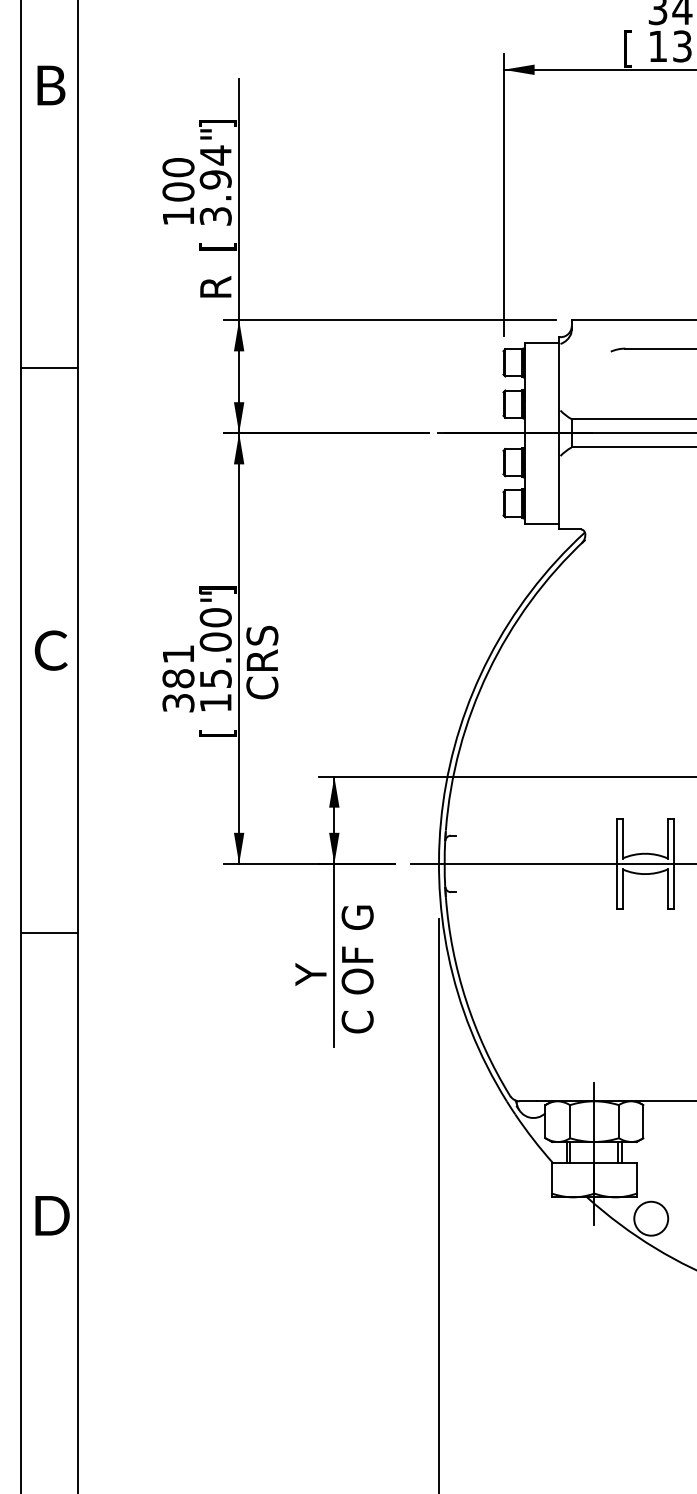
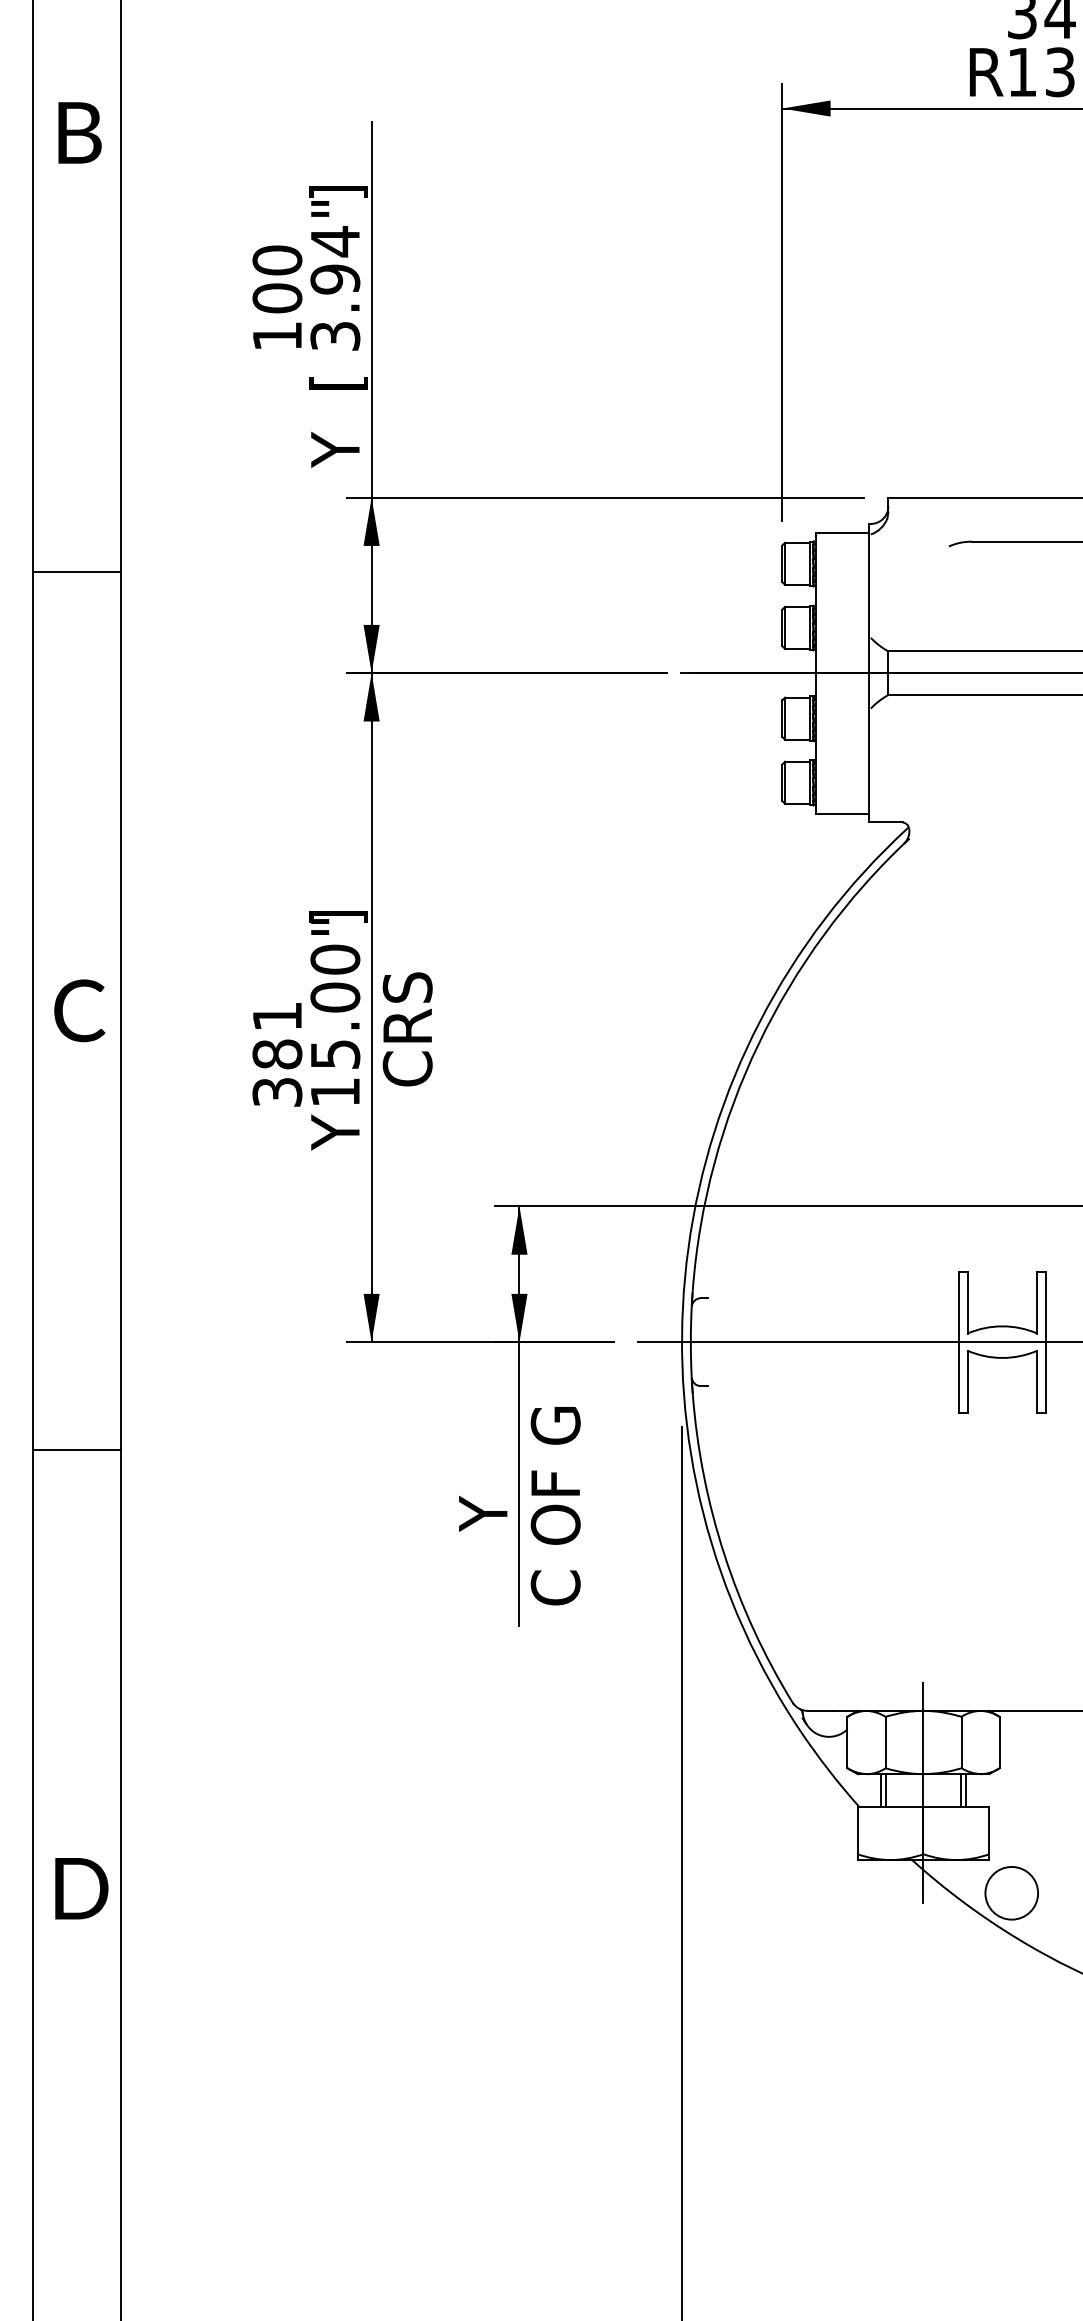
text: (634, 48) -> (985, 75), [ -> R
text: (215, 288) -> (334, 448), R -> Y
text: (217, 728) -> (338, 1131), [ -> Y

